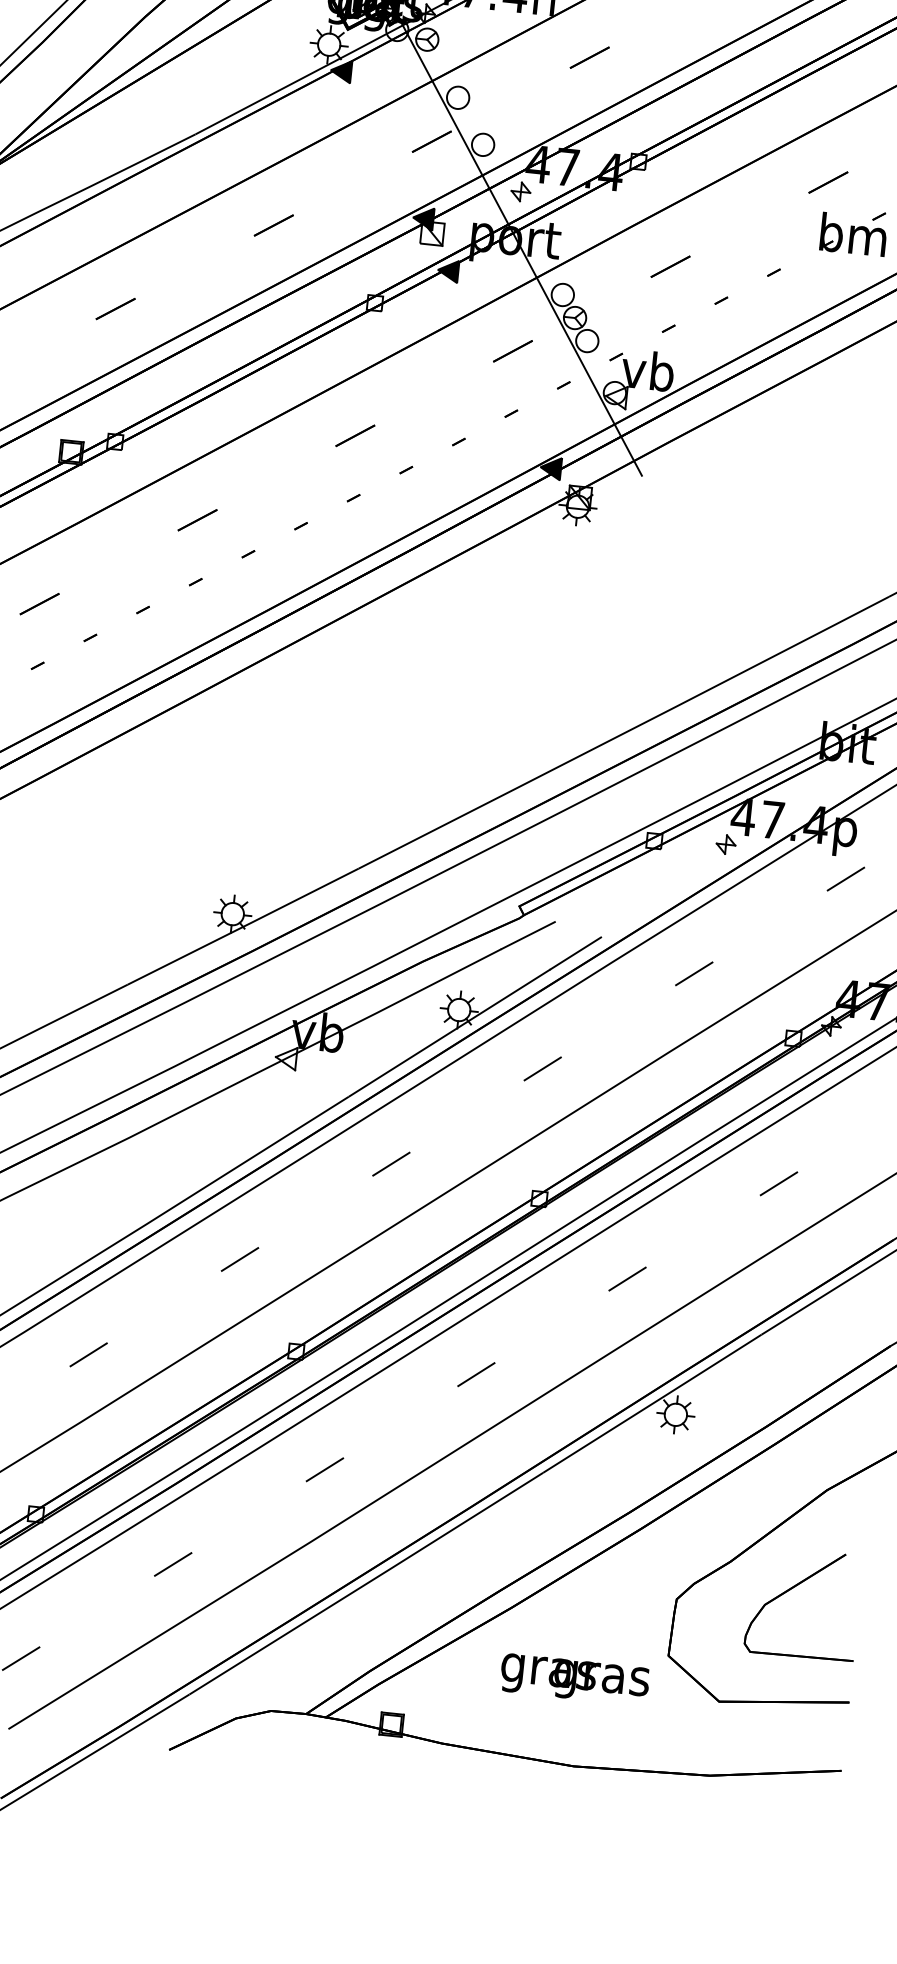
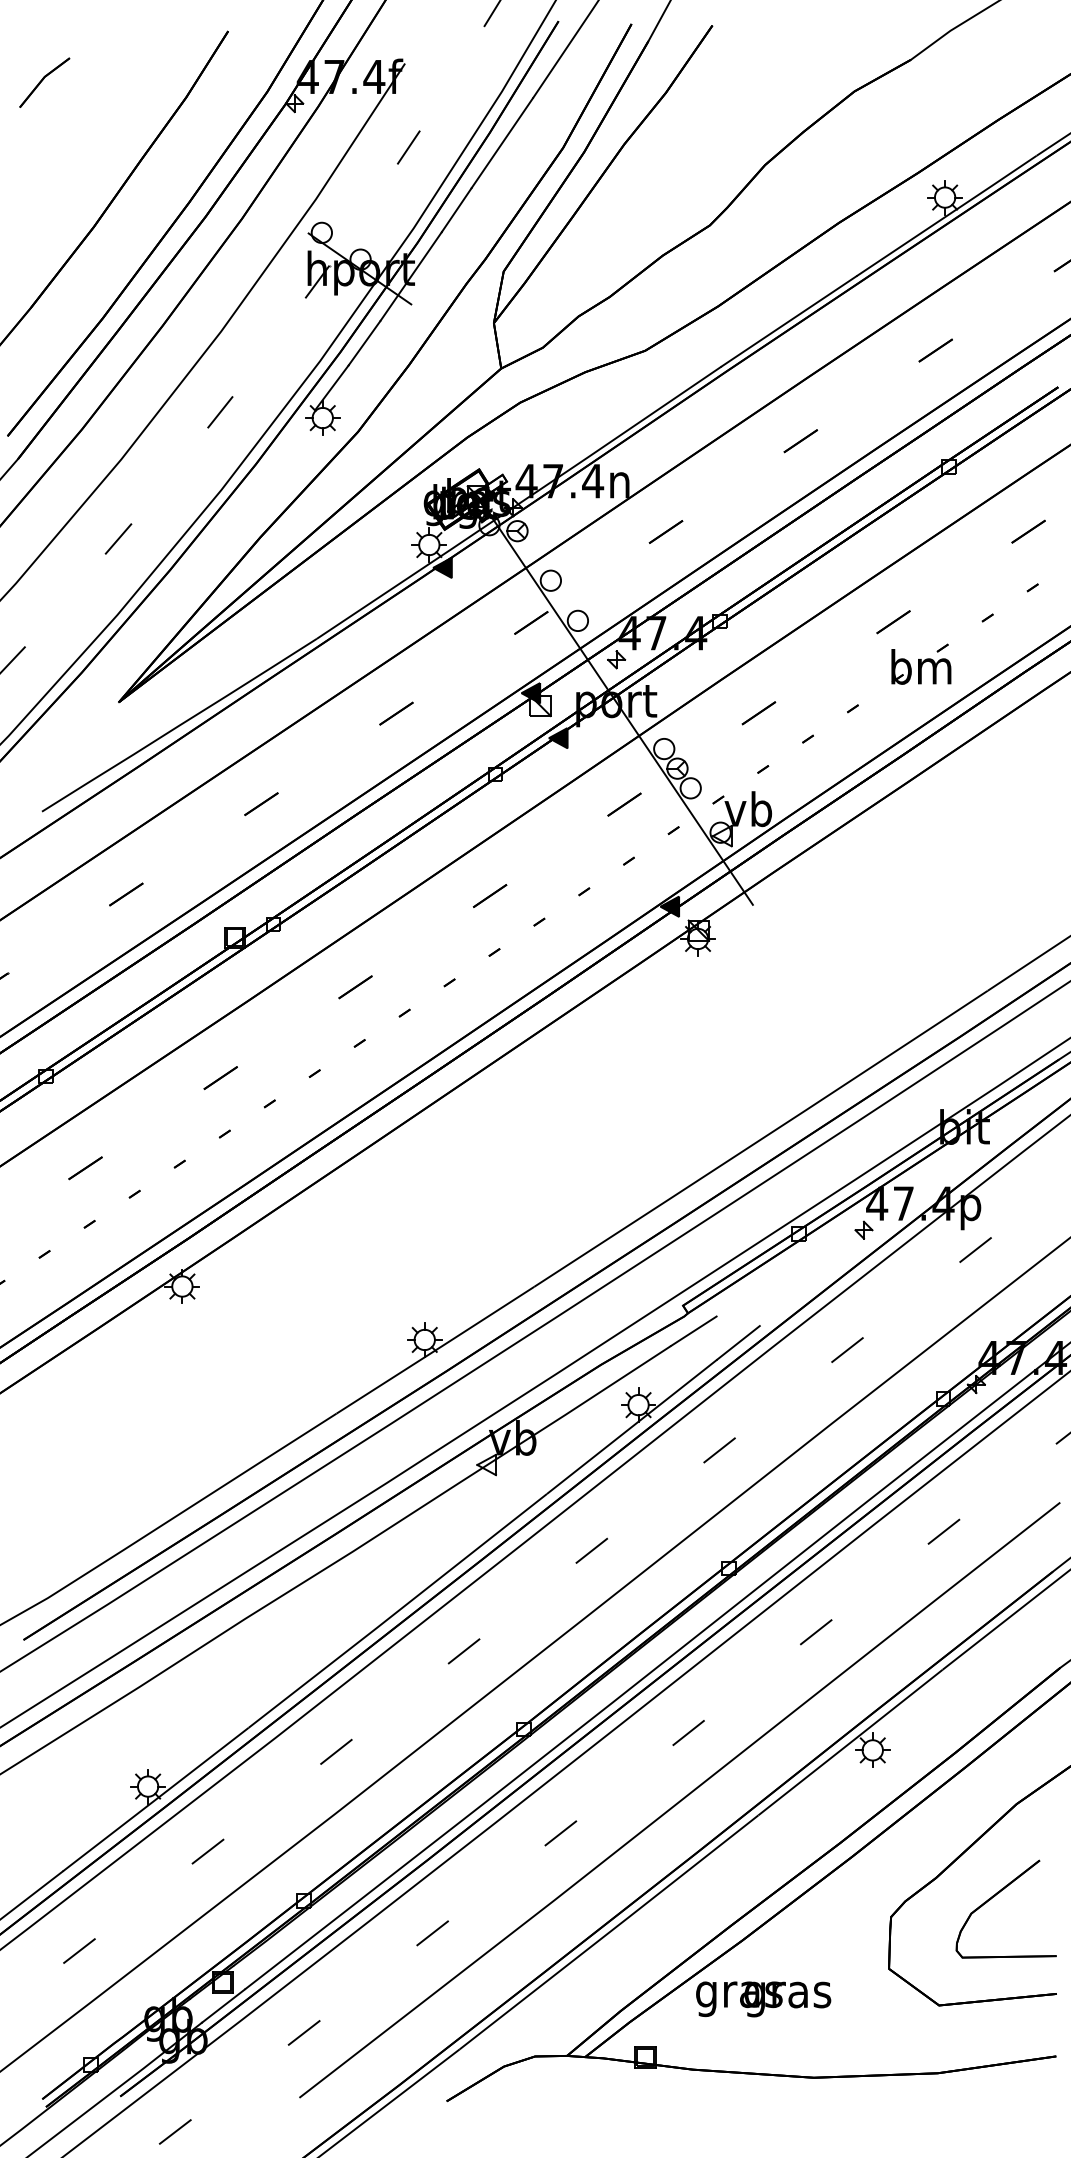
text: (574, 1679) -> (763, 1999), moved

